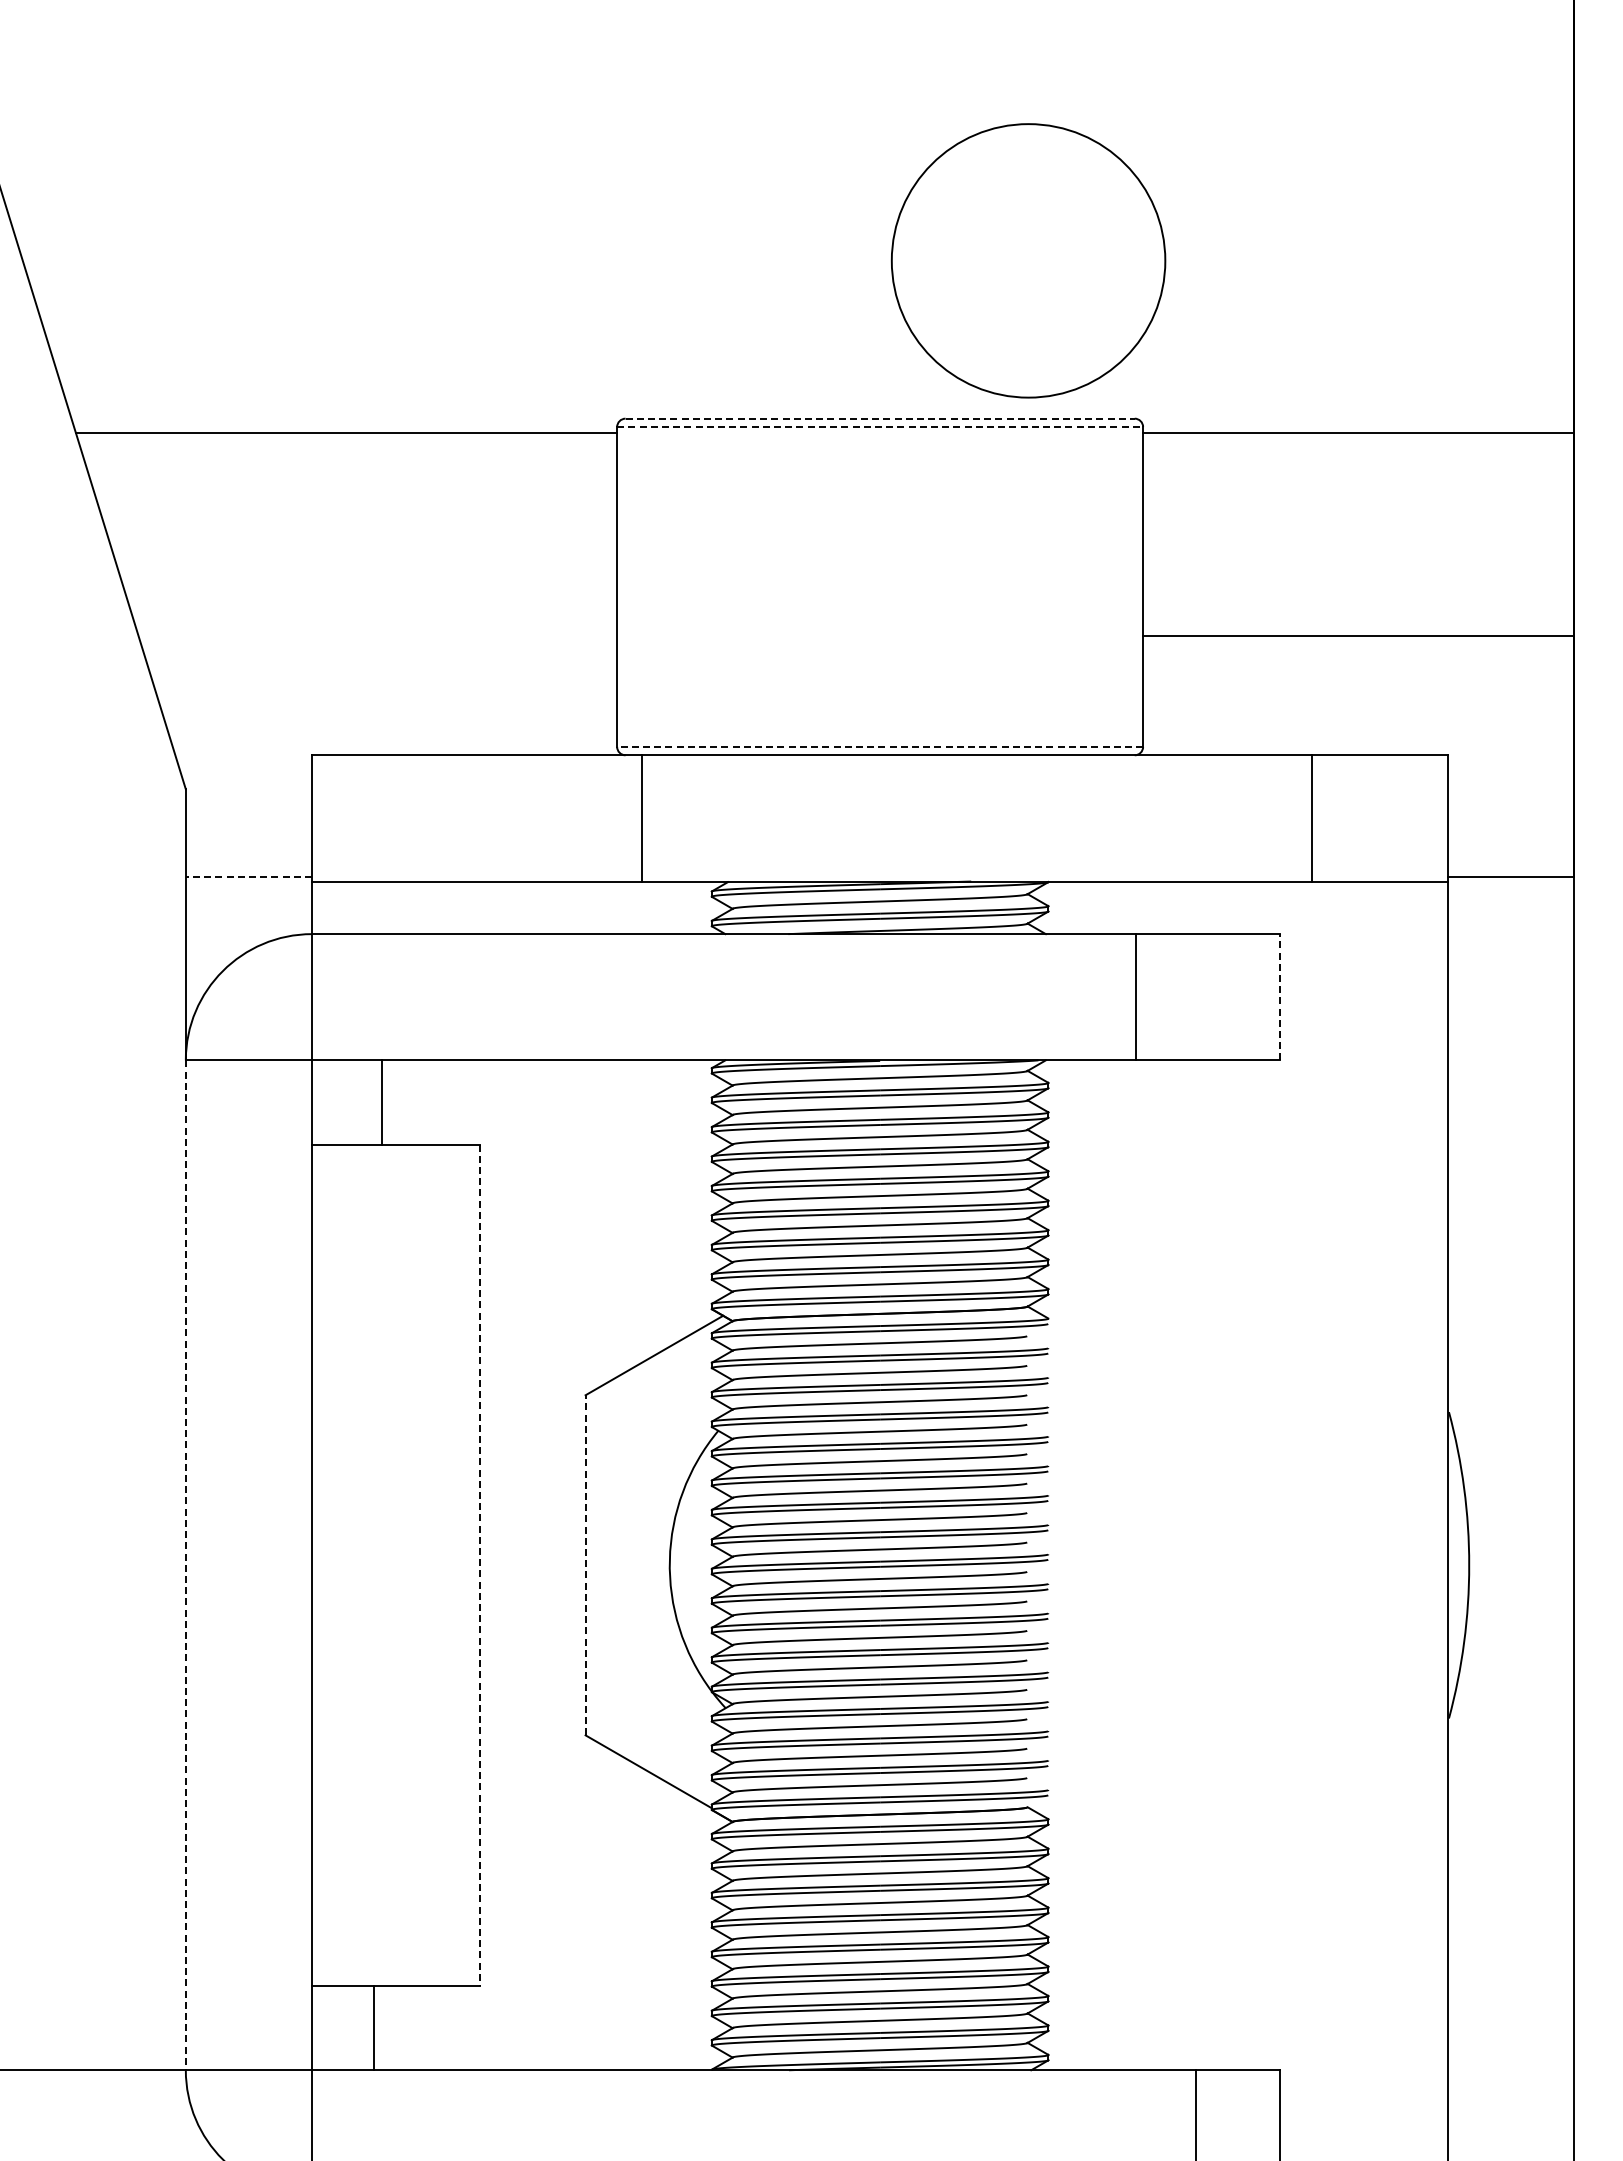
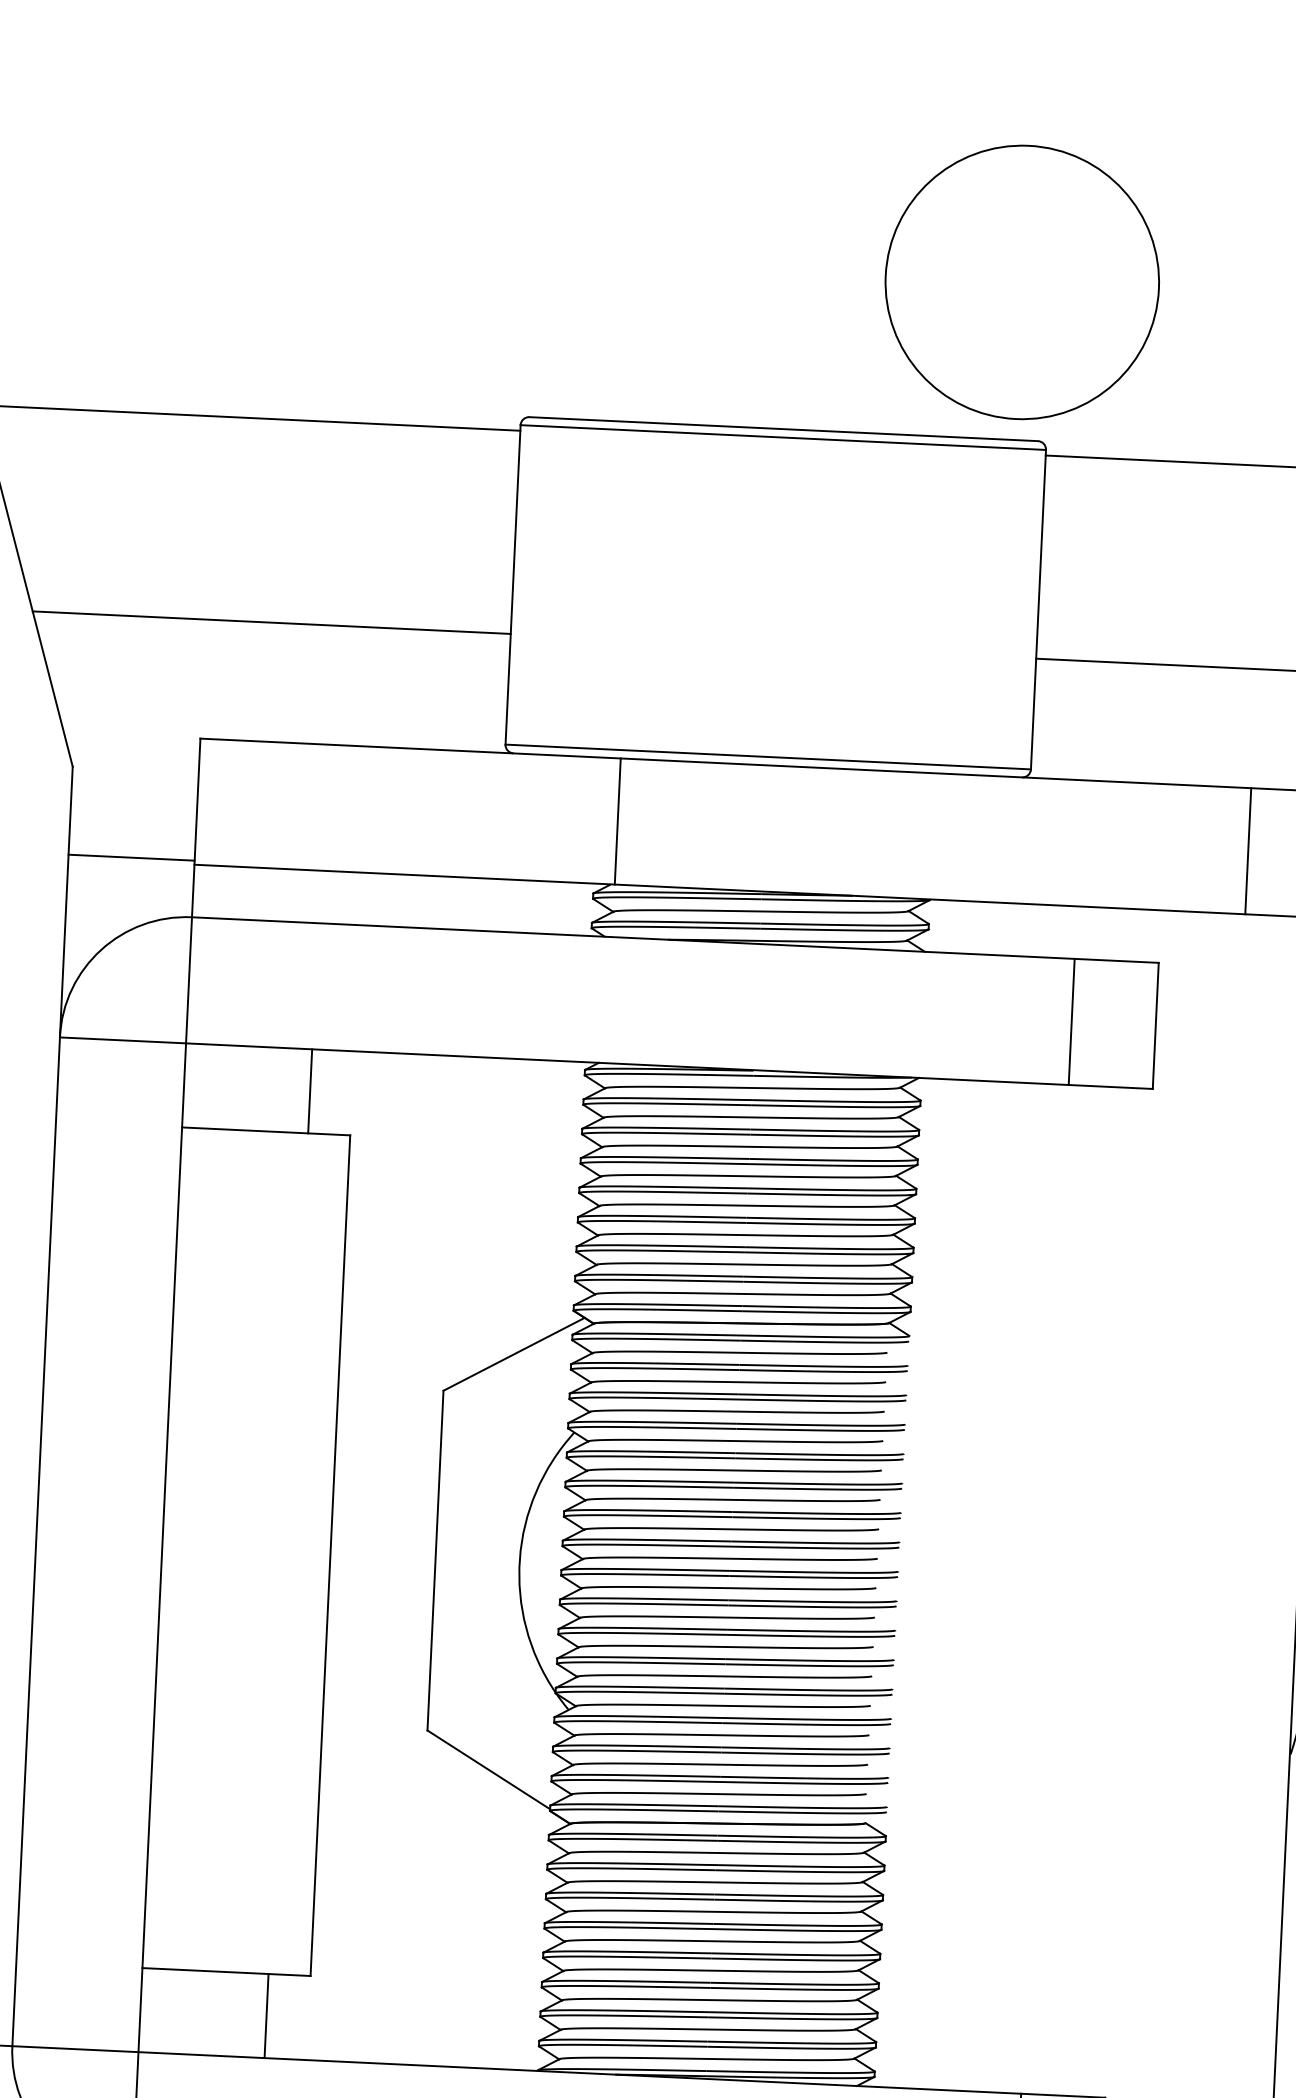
circle: (1028, 260) -> (1022, 282), moved
line: (880, 418) -> (784, 428), dashed -> solid
line: (880, 427) -> (783, 437), dashed -> solid
line: (377, 636) -> (271, 623), added
line: (880, 746) -> (768, 756), dashed -> solid
line: (641, 818) -> (617, 821), moved
line: (1312, 818) -> (1248, 851), moved
line: (248, 877) -> (131, 857), dashed -> solid
line: (1279, 996) -> (1155, 1025), dashed -> solid
line: (1135, 997) -> (1071, 1022), moved
line: (382, 1102) -> (310, 1091), moved
line: (585, 1564) -> (435, 1559), dashed -> solid
line: (185, 1565) -> (35, 1541), dashed -> solid
line: (480, 1565) -> (330, 1555), dashed -> solid
line: (374, 2028) -> (266, 2016), moved

